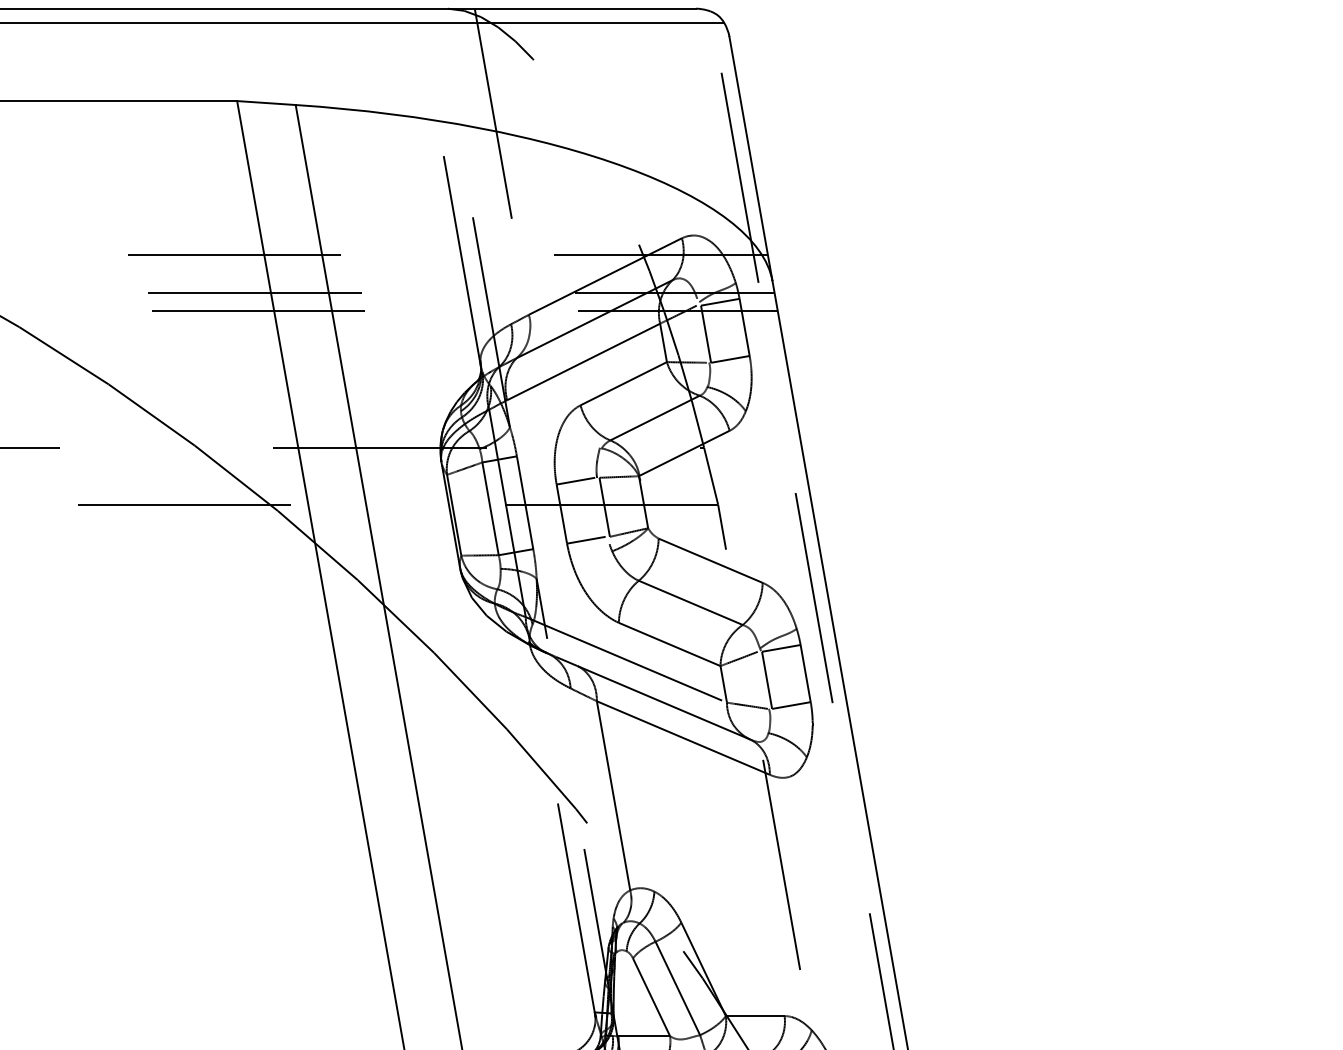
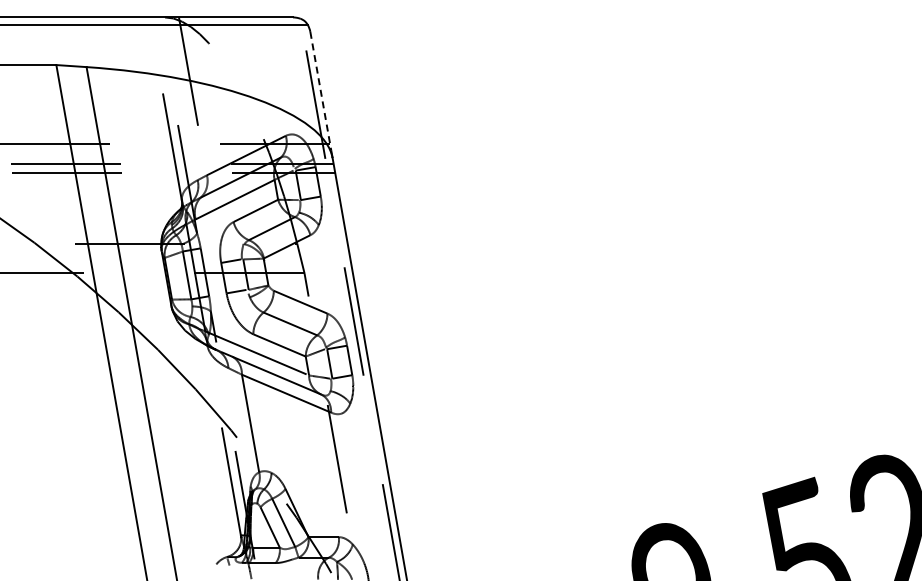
line: (749, 152) -> (320, 91), solid -> dashed

